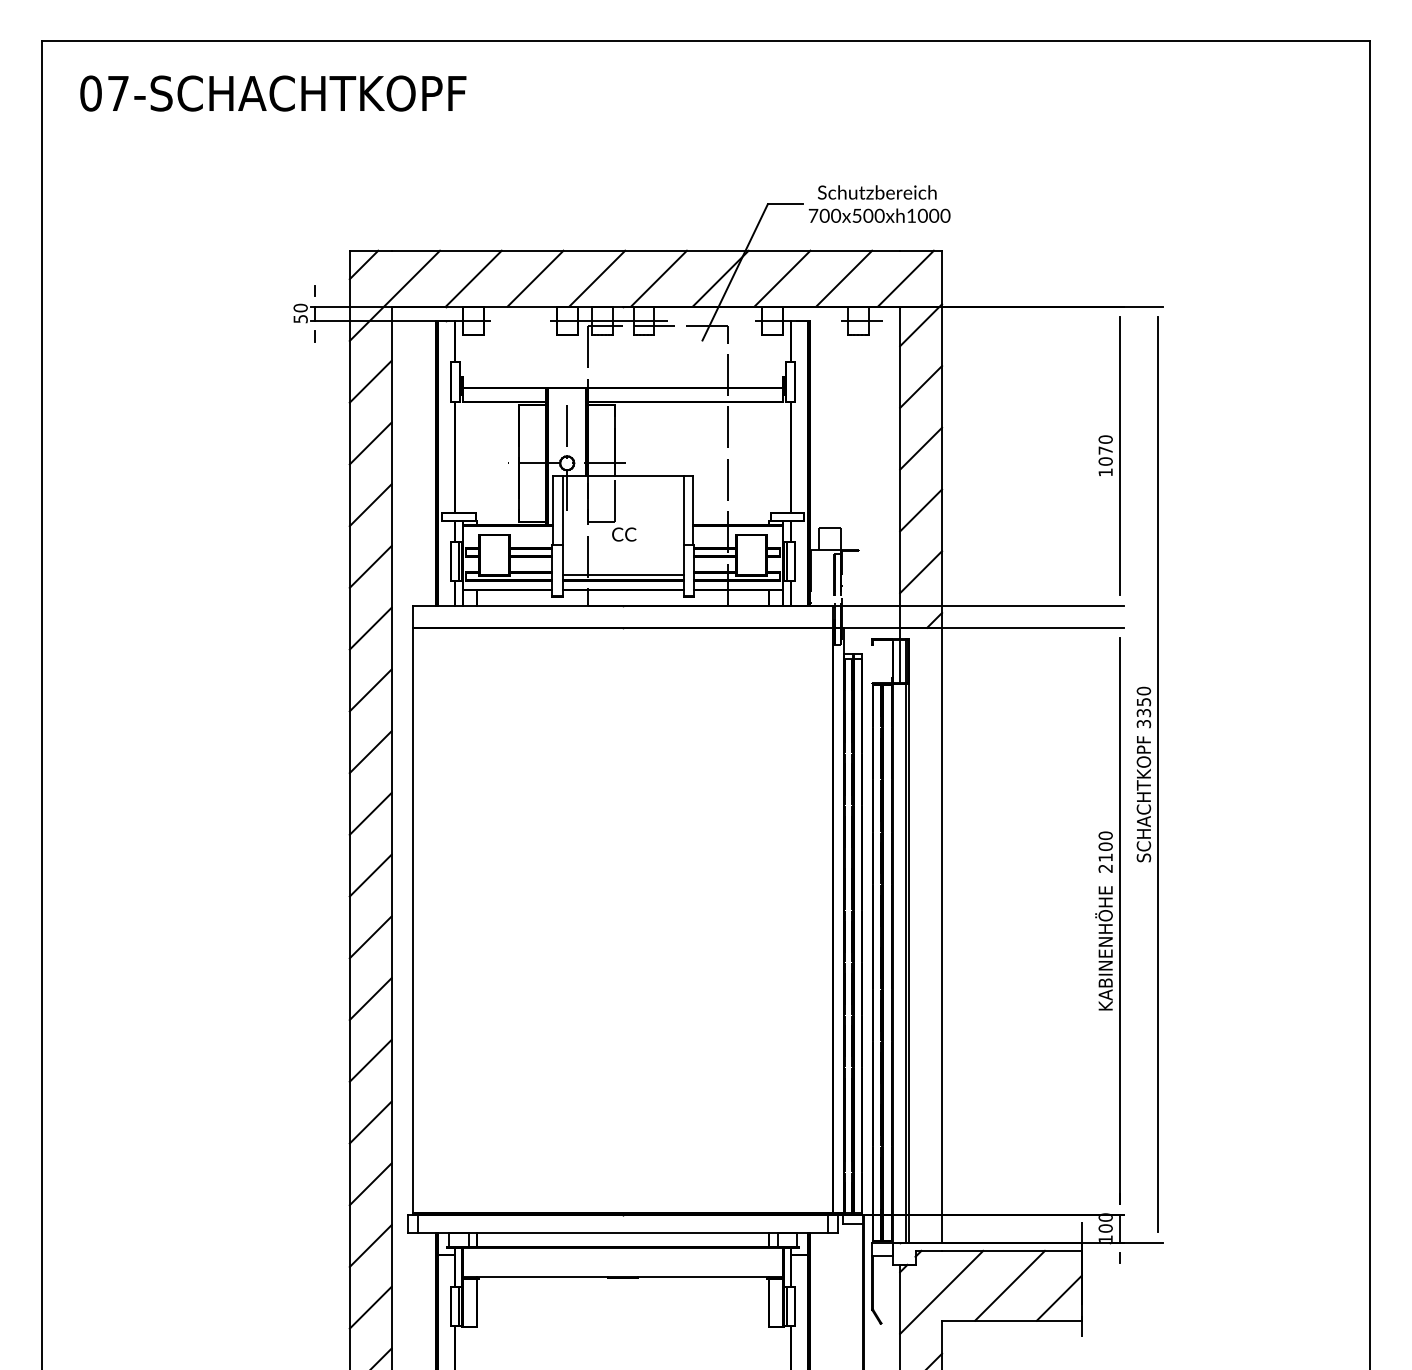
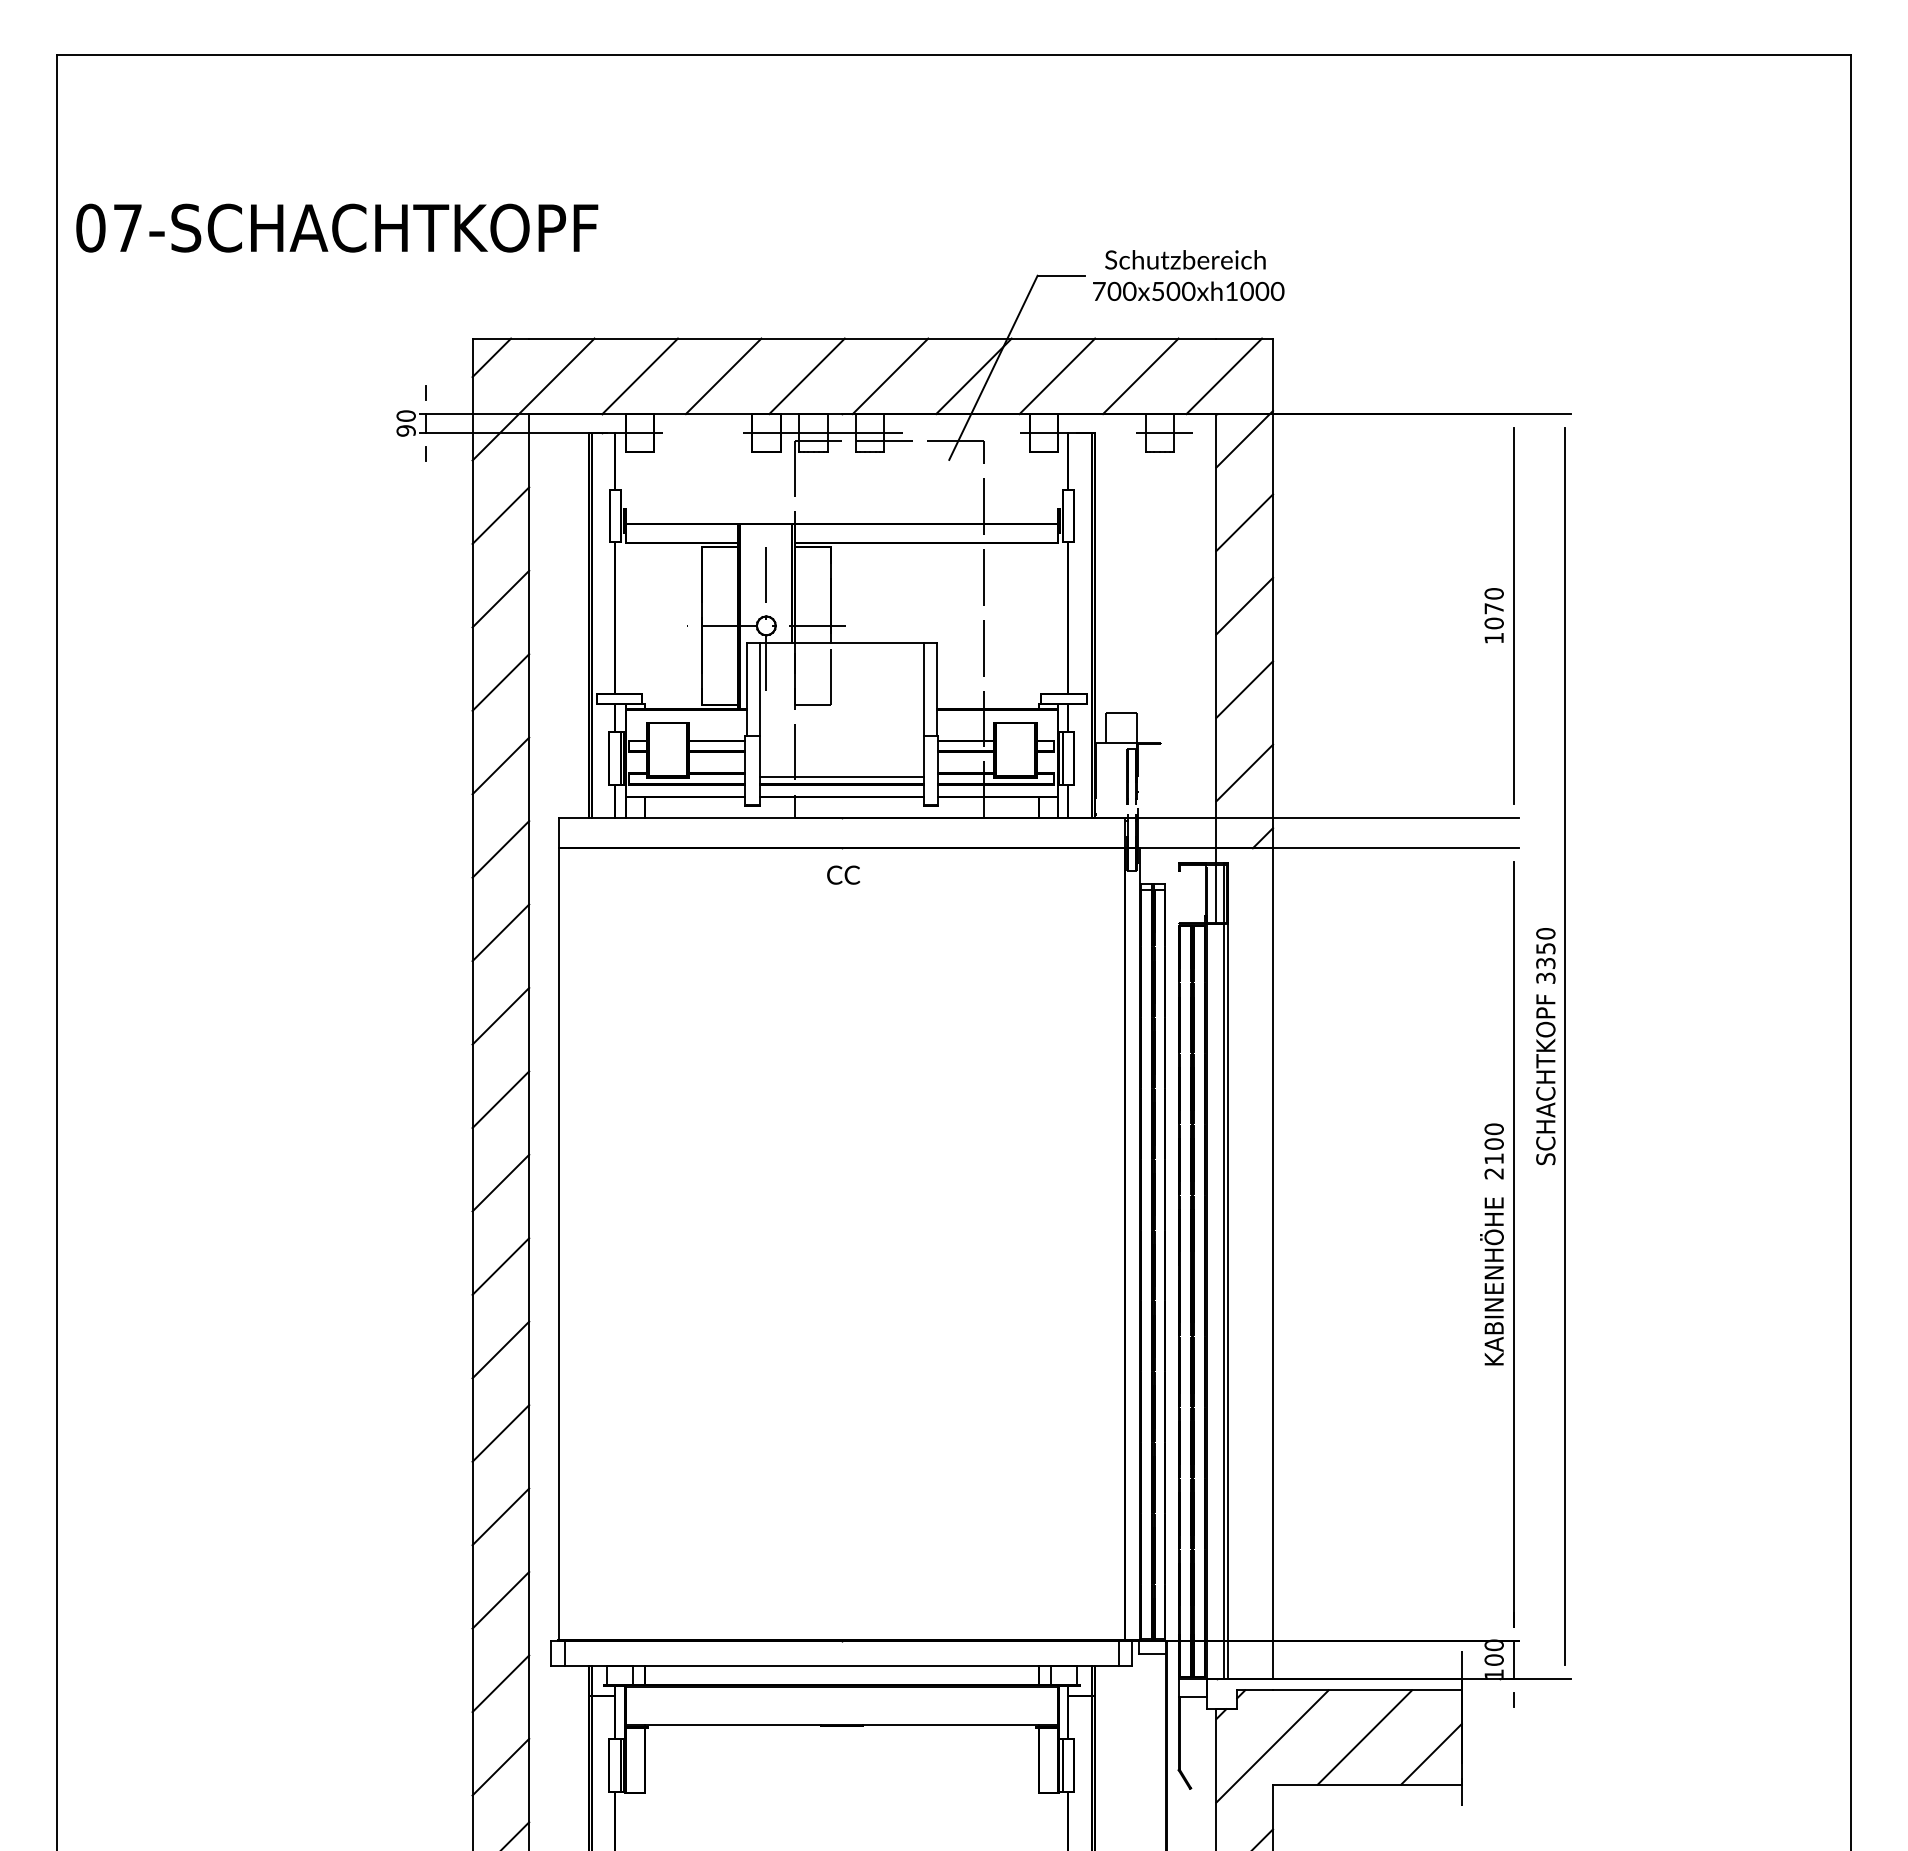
text: (273, 93) -> (337, 227), moved
text: (300, 318) -> (405, 430), 50 -> 90
text: (624, 534) -> (843, 874), moved

